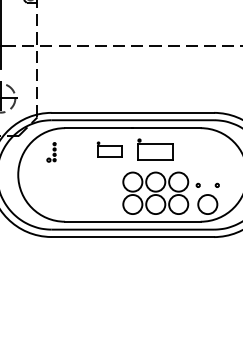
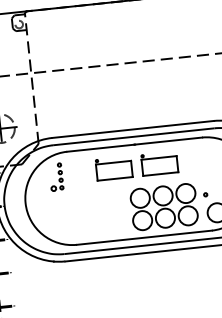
part: (109, 149) -> (113, 168), size x1.43
part: (51, 152) -> (56, 177), size x1.43

